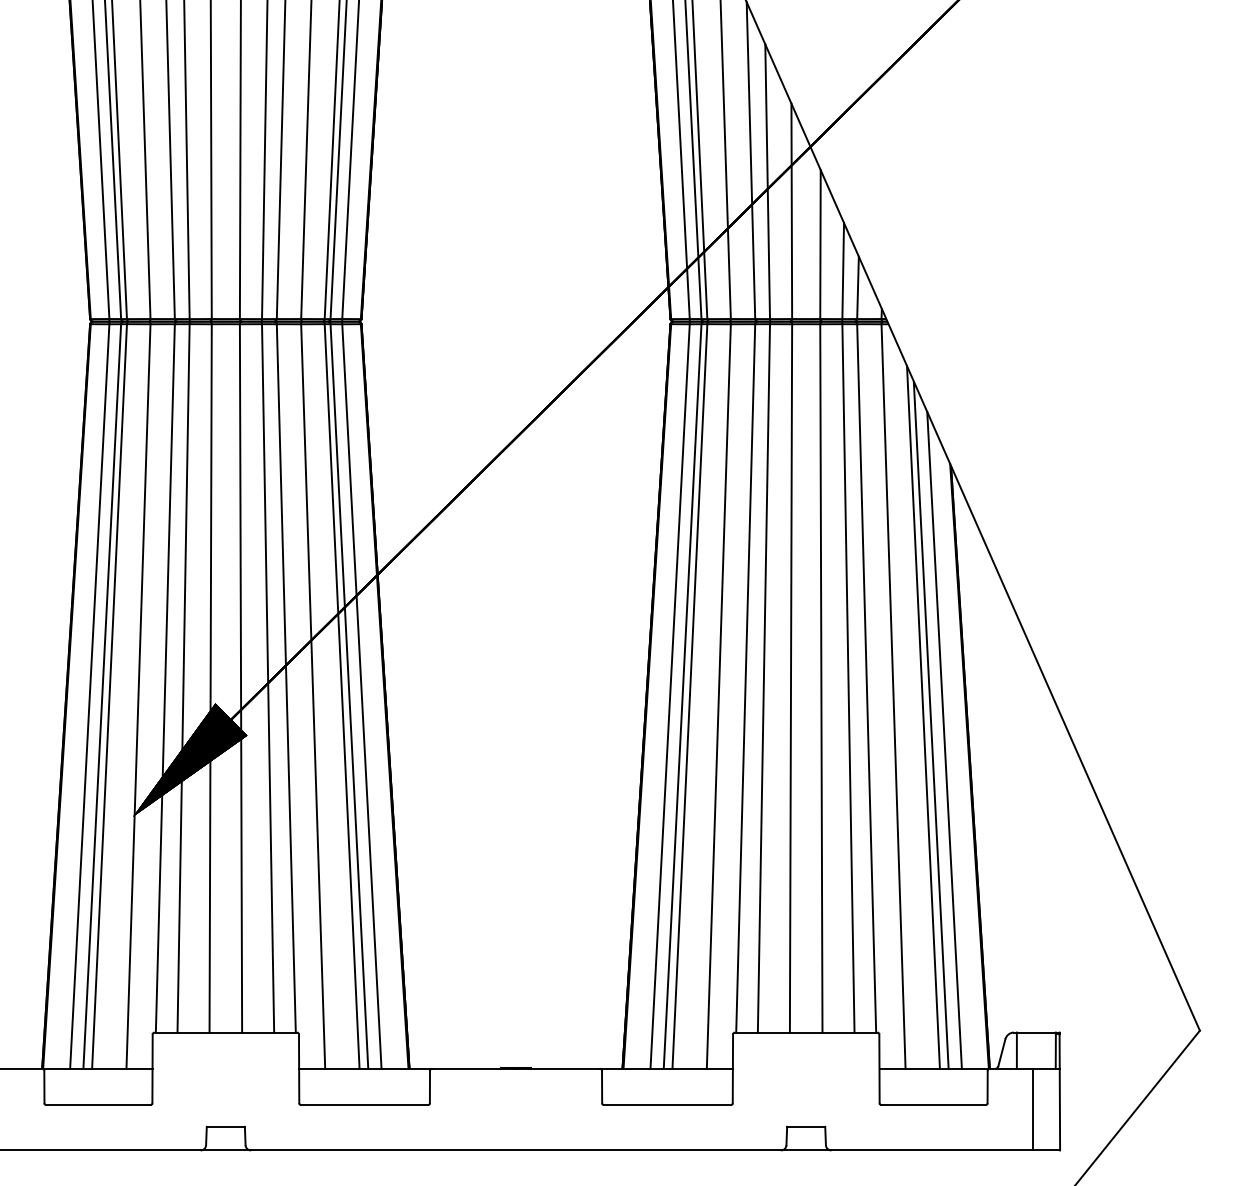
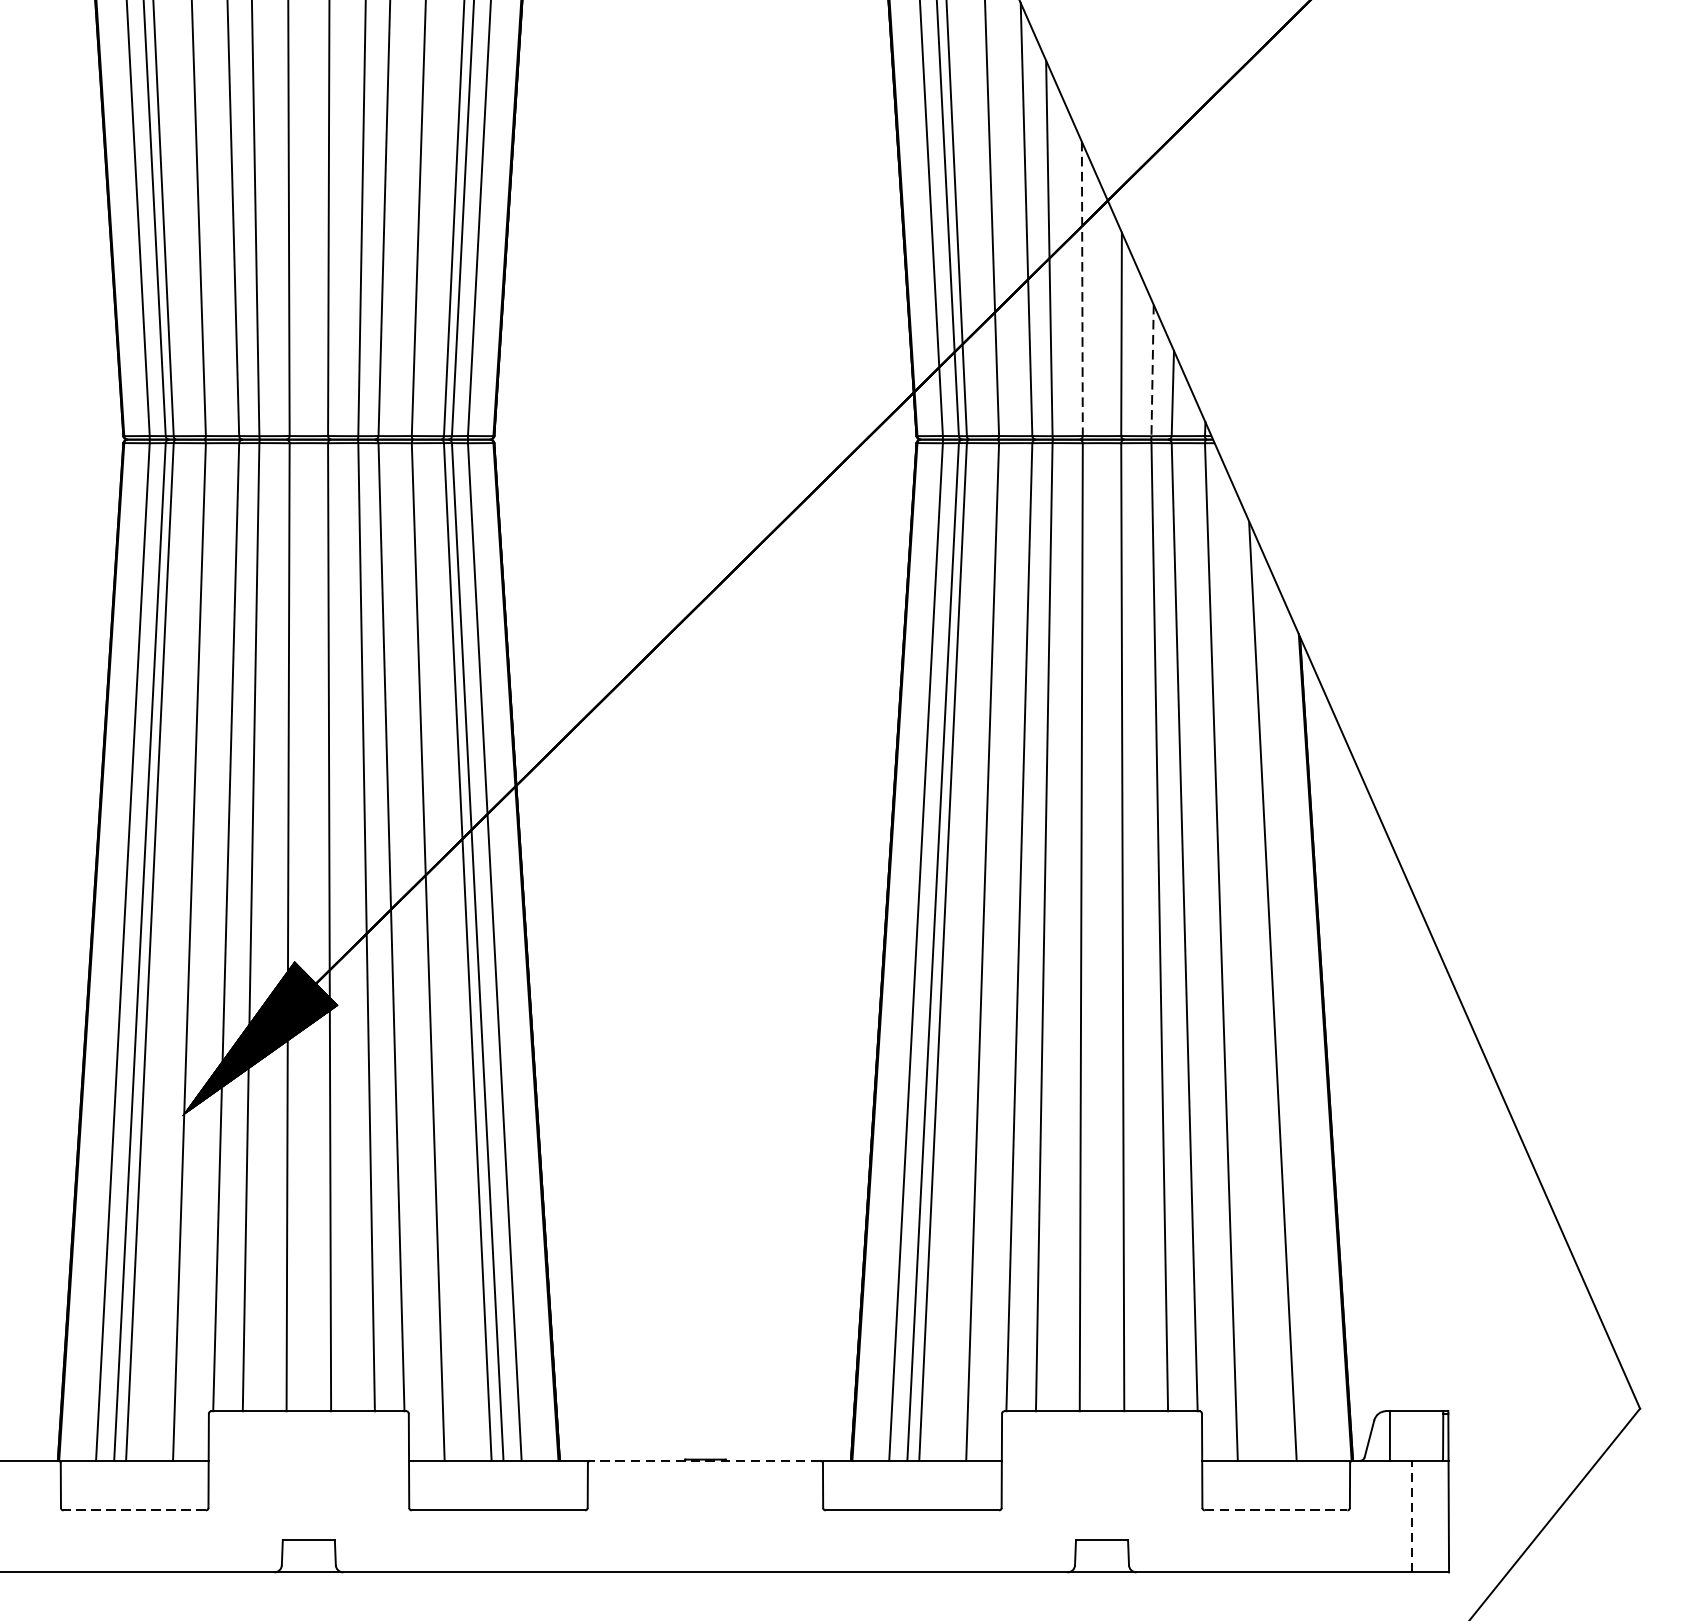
line: (791, 211) -> (1081, 289), solid -> dashed
line: (843, 271) -> (1153, 371), solid -> dashed
line: (923, 717) -> (1262, 980), removed
line: (944, 739) -> (1291, 1010), removed
line: (515, 1068) -> (704, 1460), solid -> dashed
line: (97, 1105) -> (133, 1510), solid -> dashed
line: (934, 1105) -> (1277, 1510), solid -> dashed
line: (1032, 1109) -> (1411, 1516), solid -> dashed

